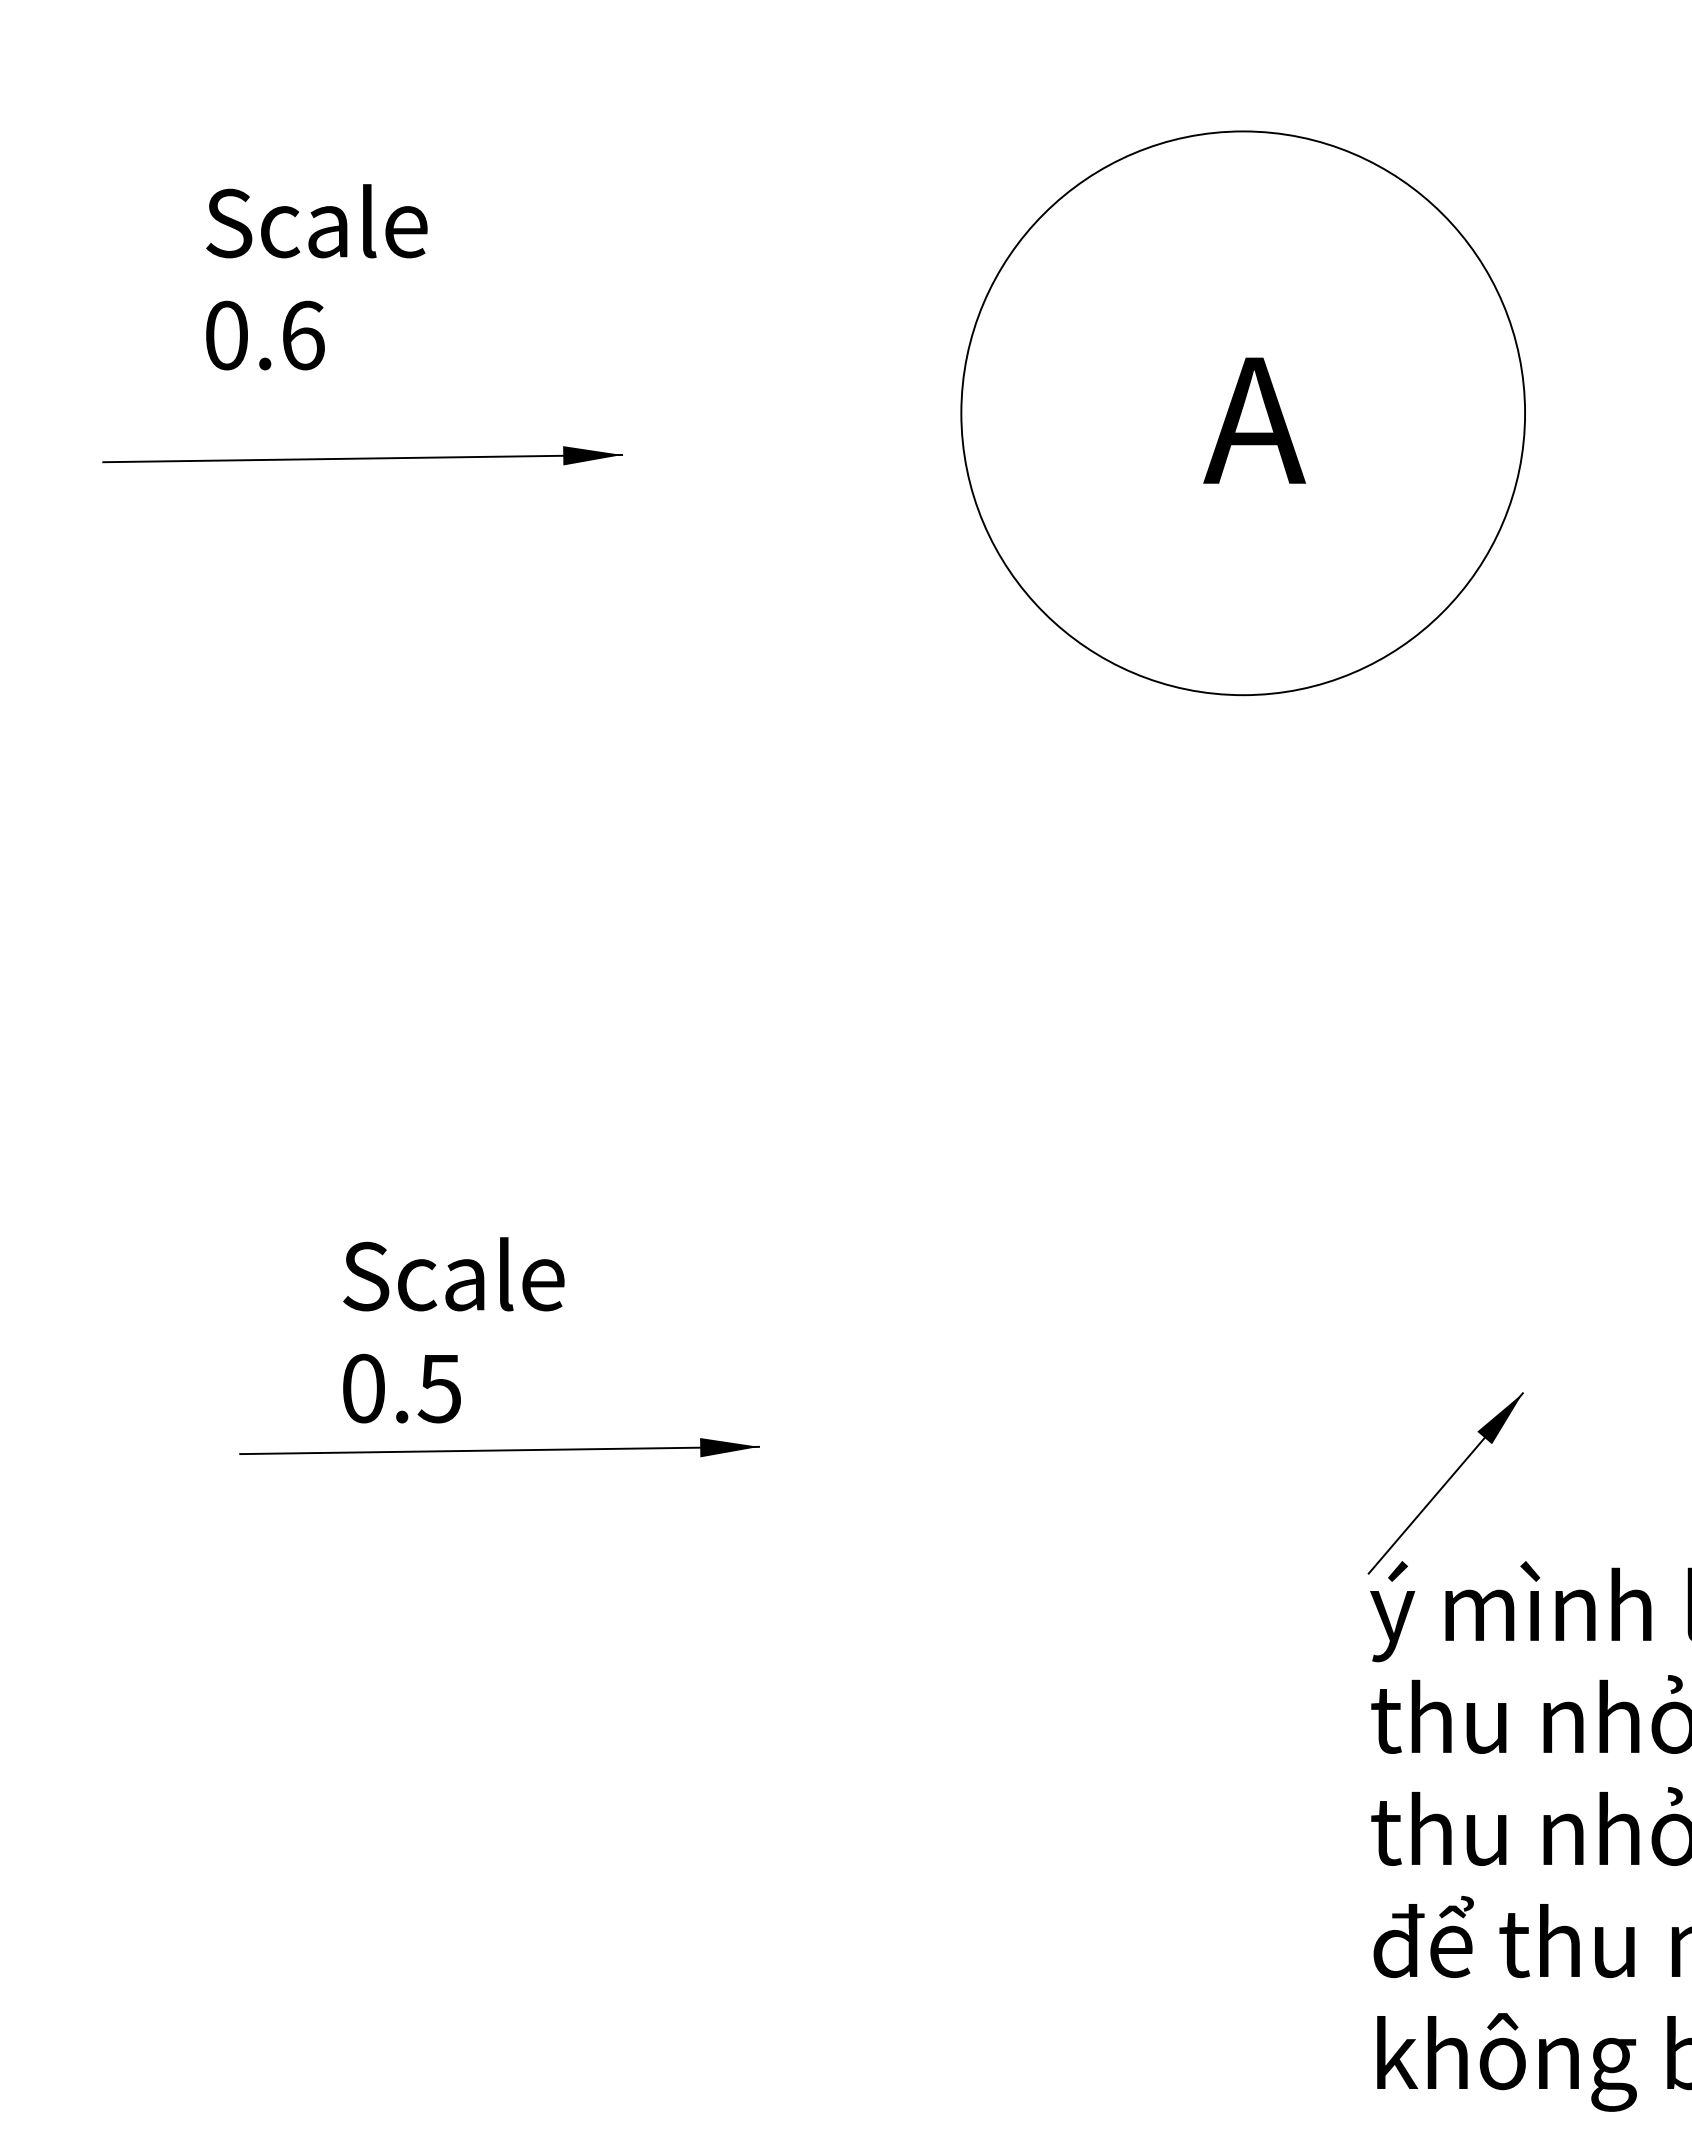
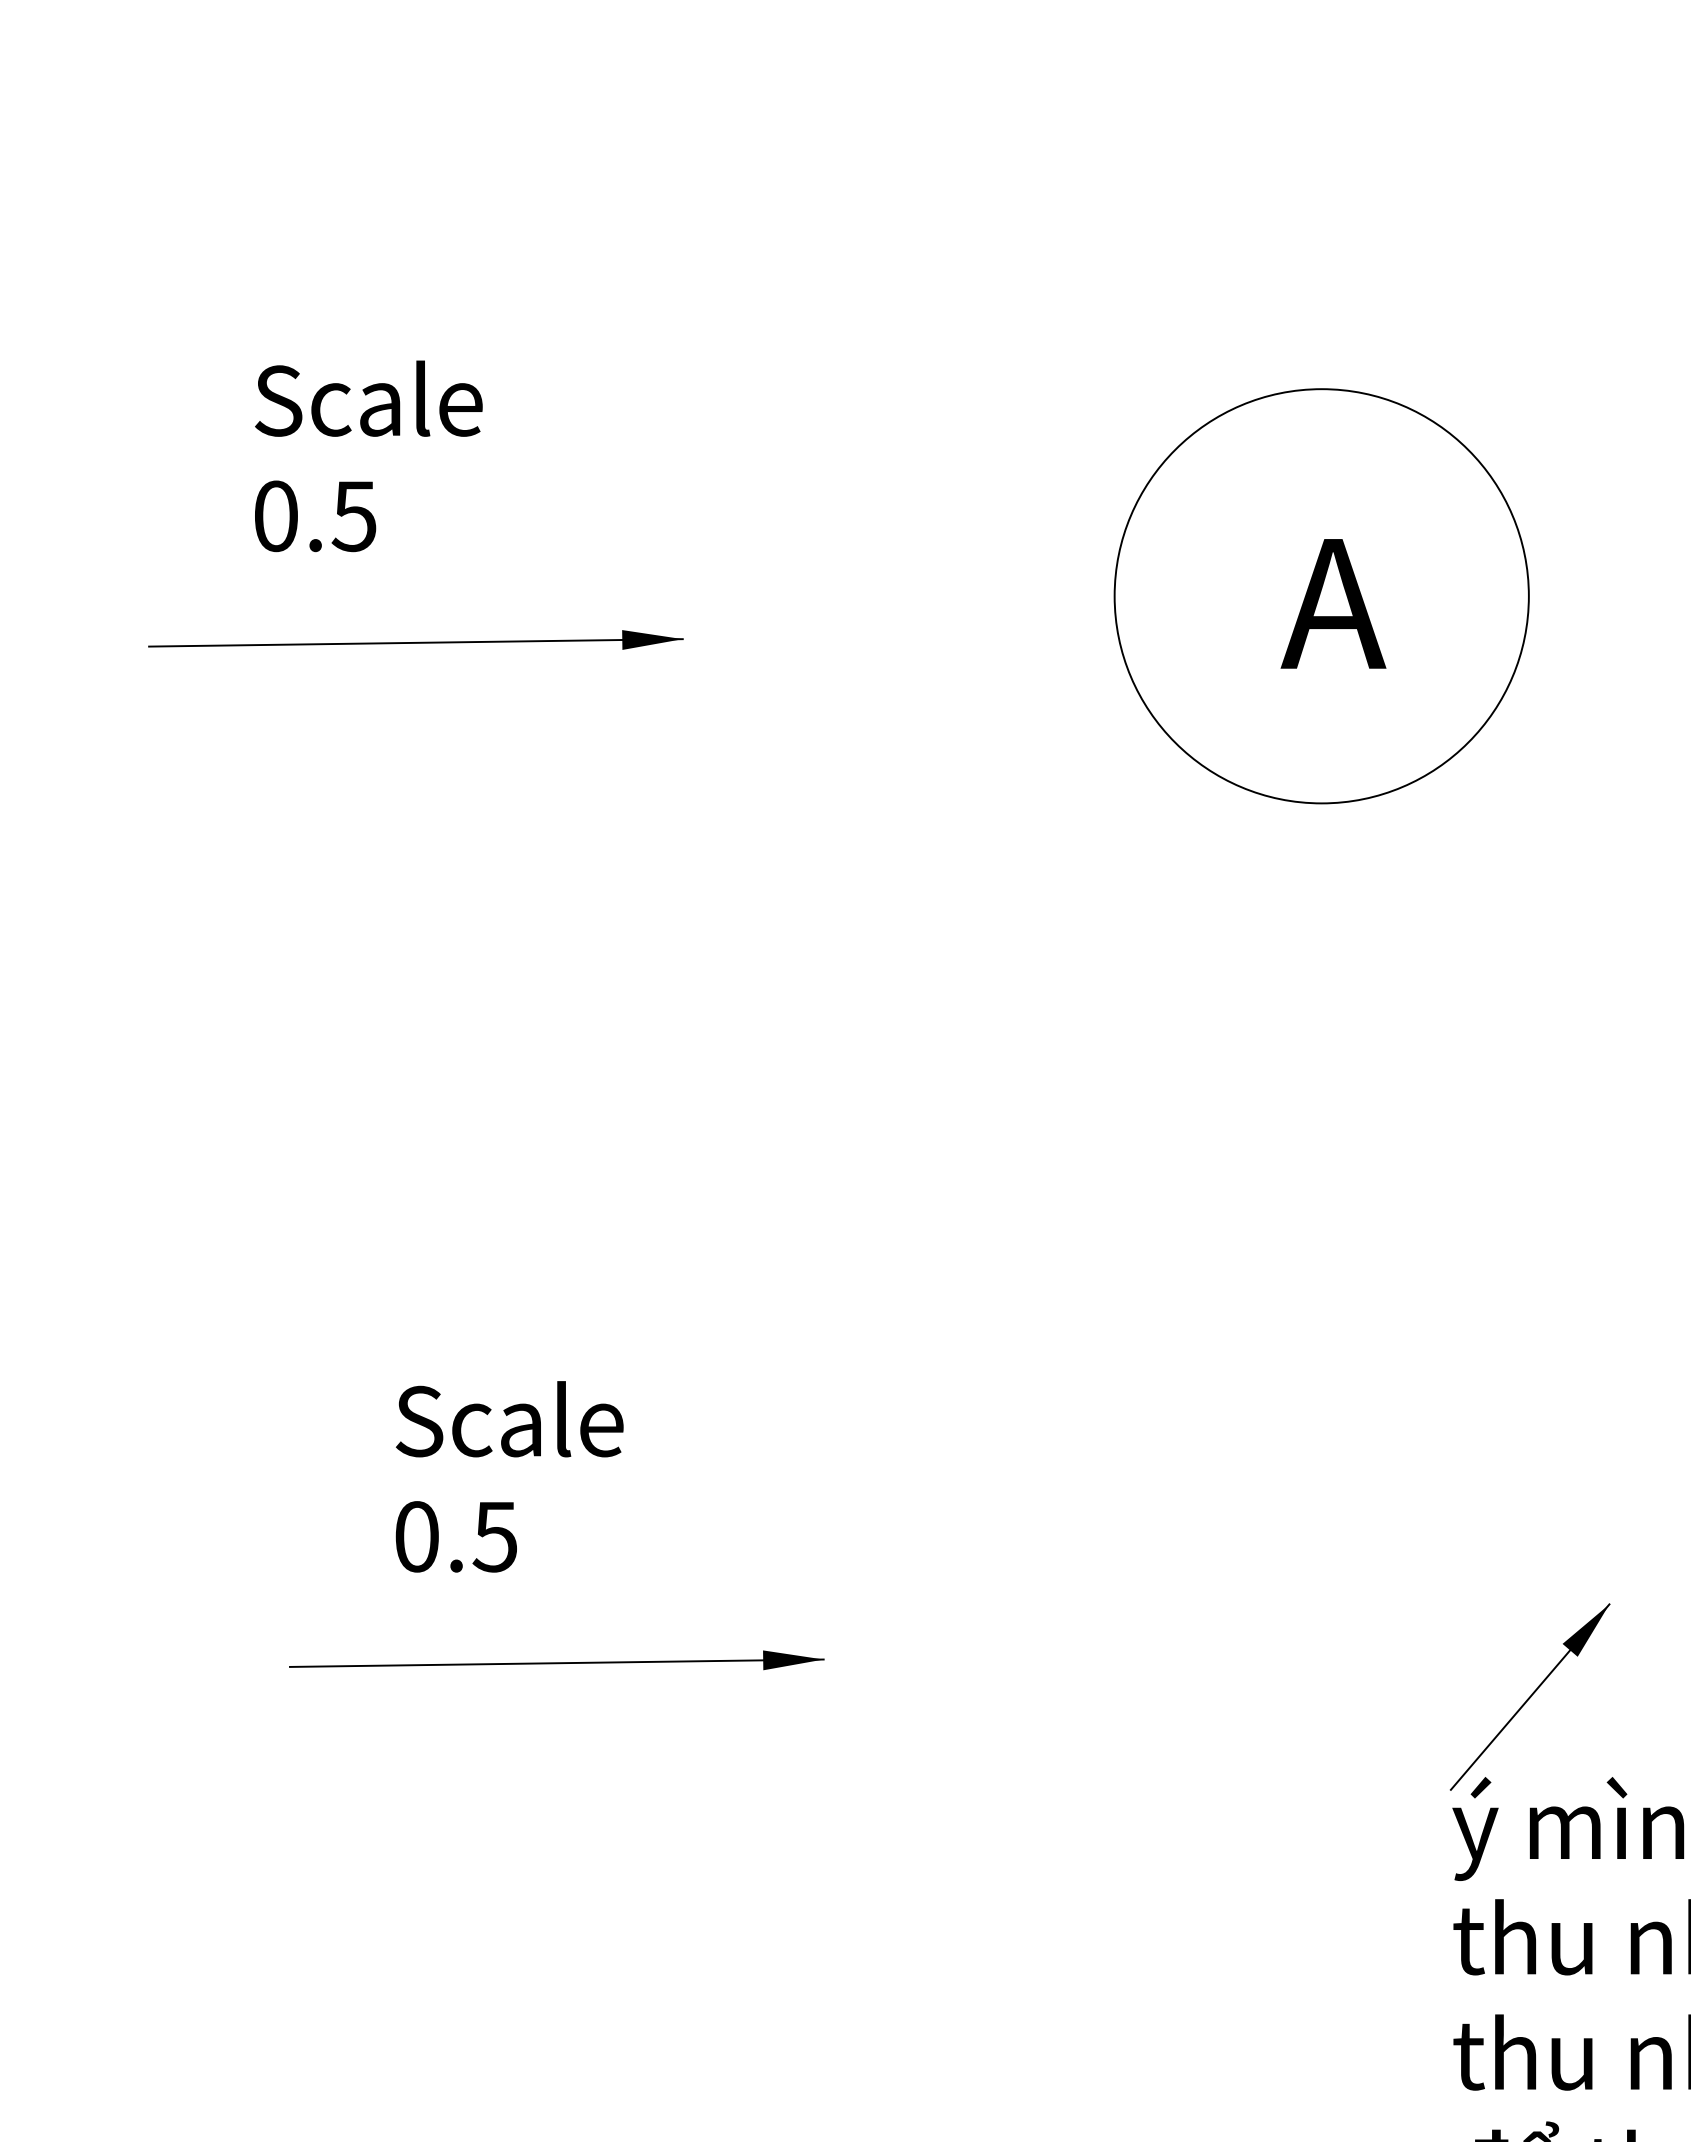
text: (302, 335) -> (354, 516), 0.6 -> 0.5
circle: (1242, 412) -> (1321, 595), size x0.71
text: (453, 1330) -> (509, 1477), moved

